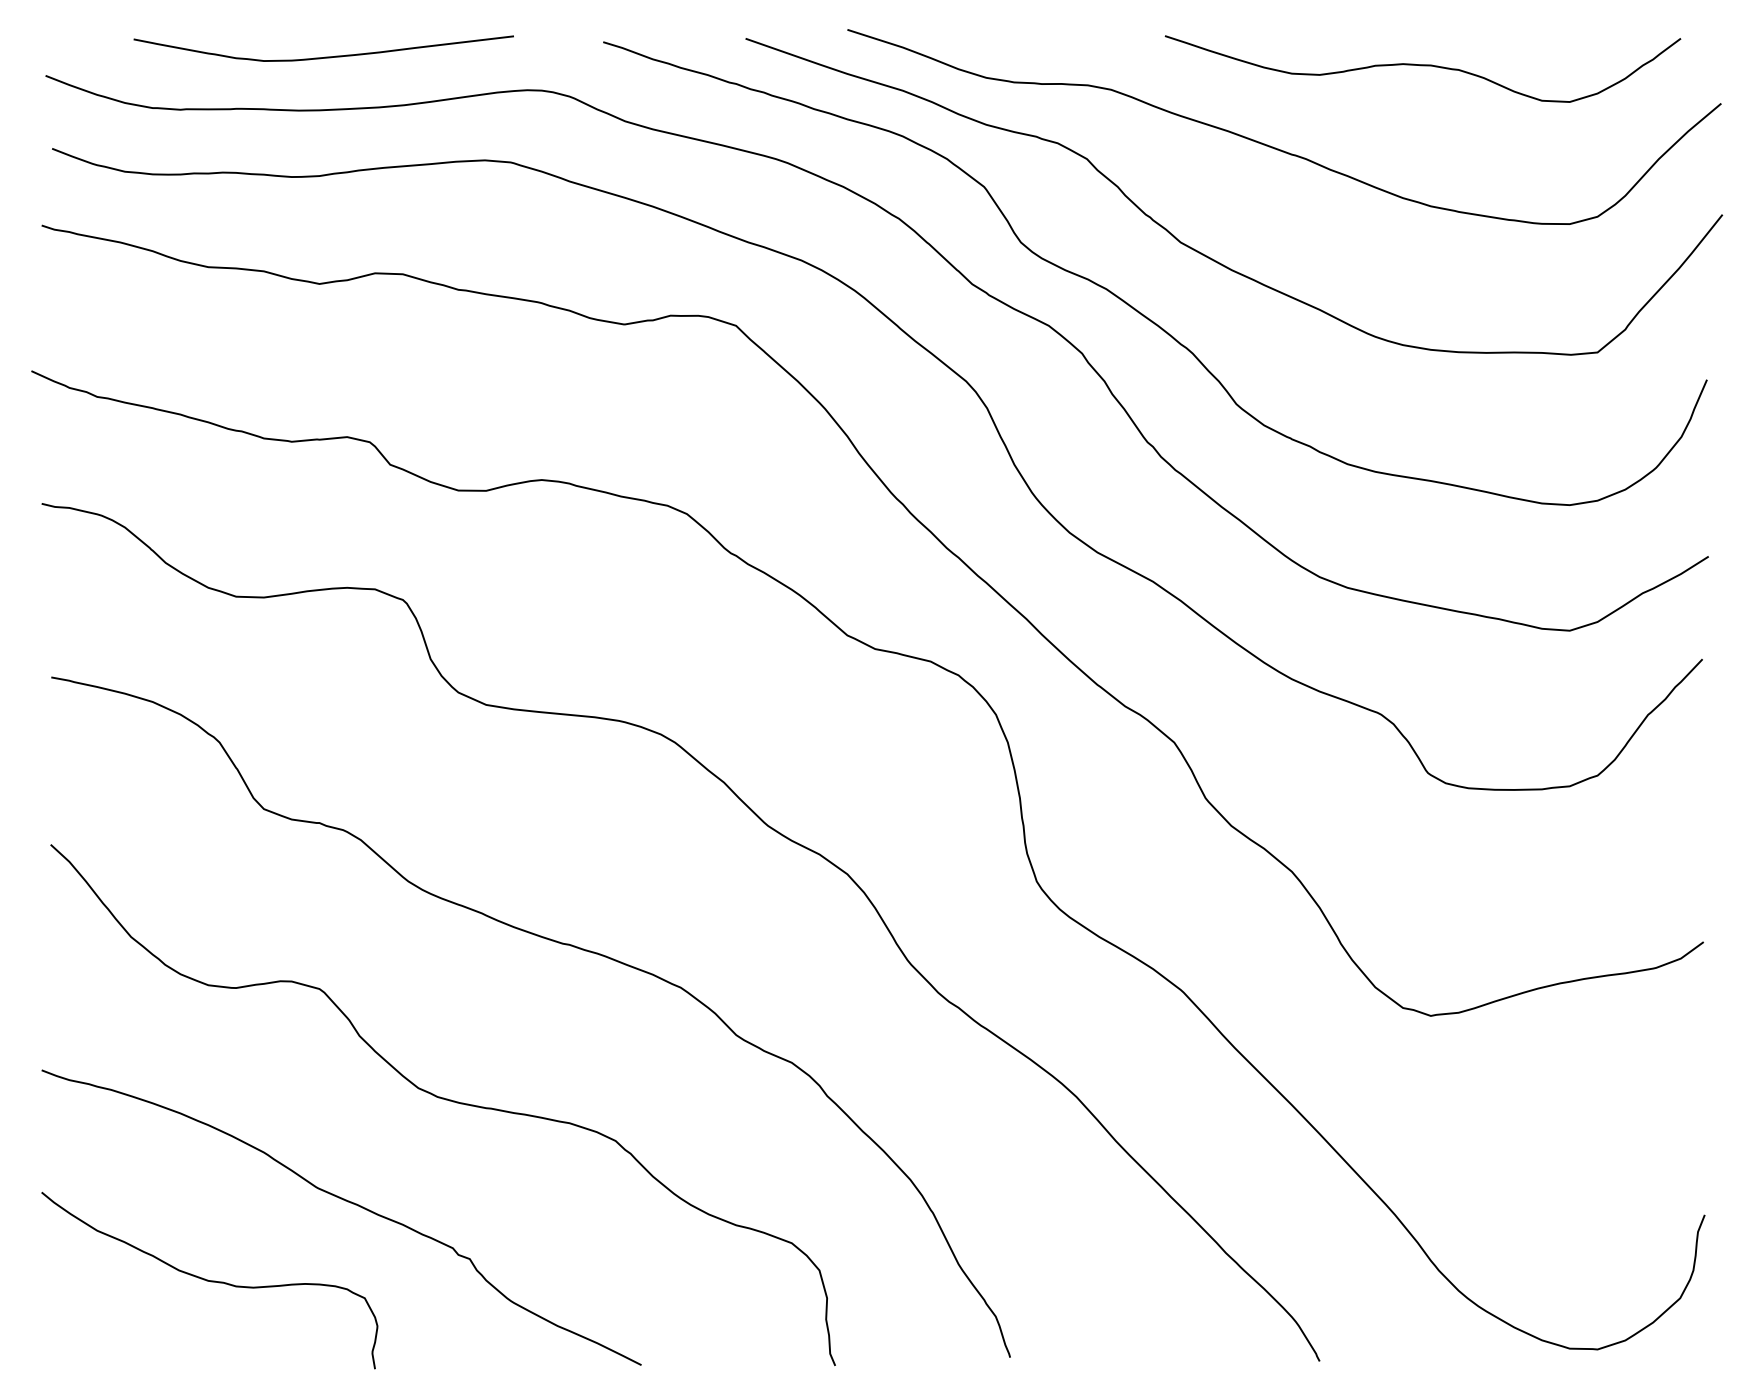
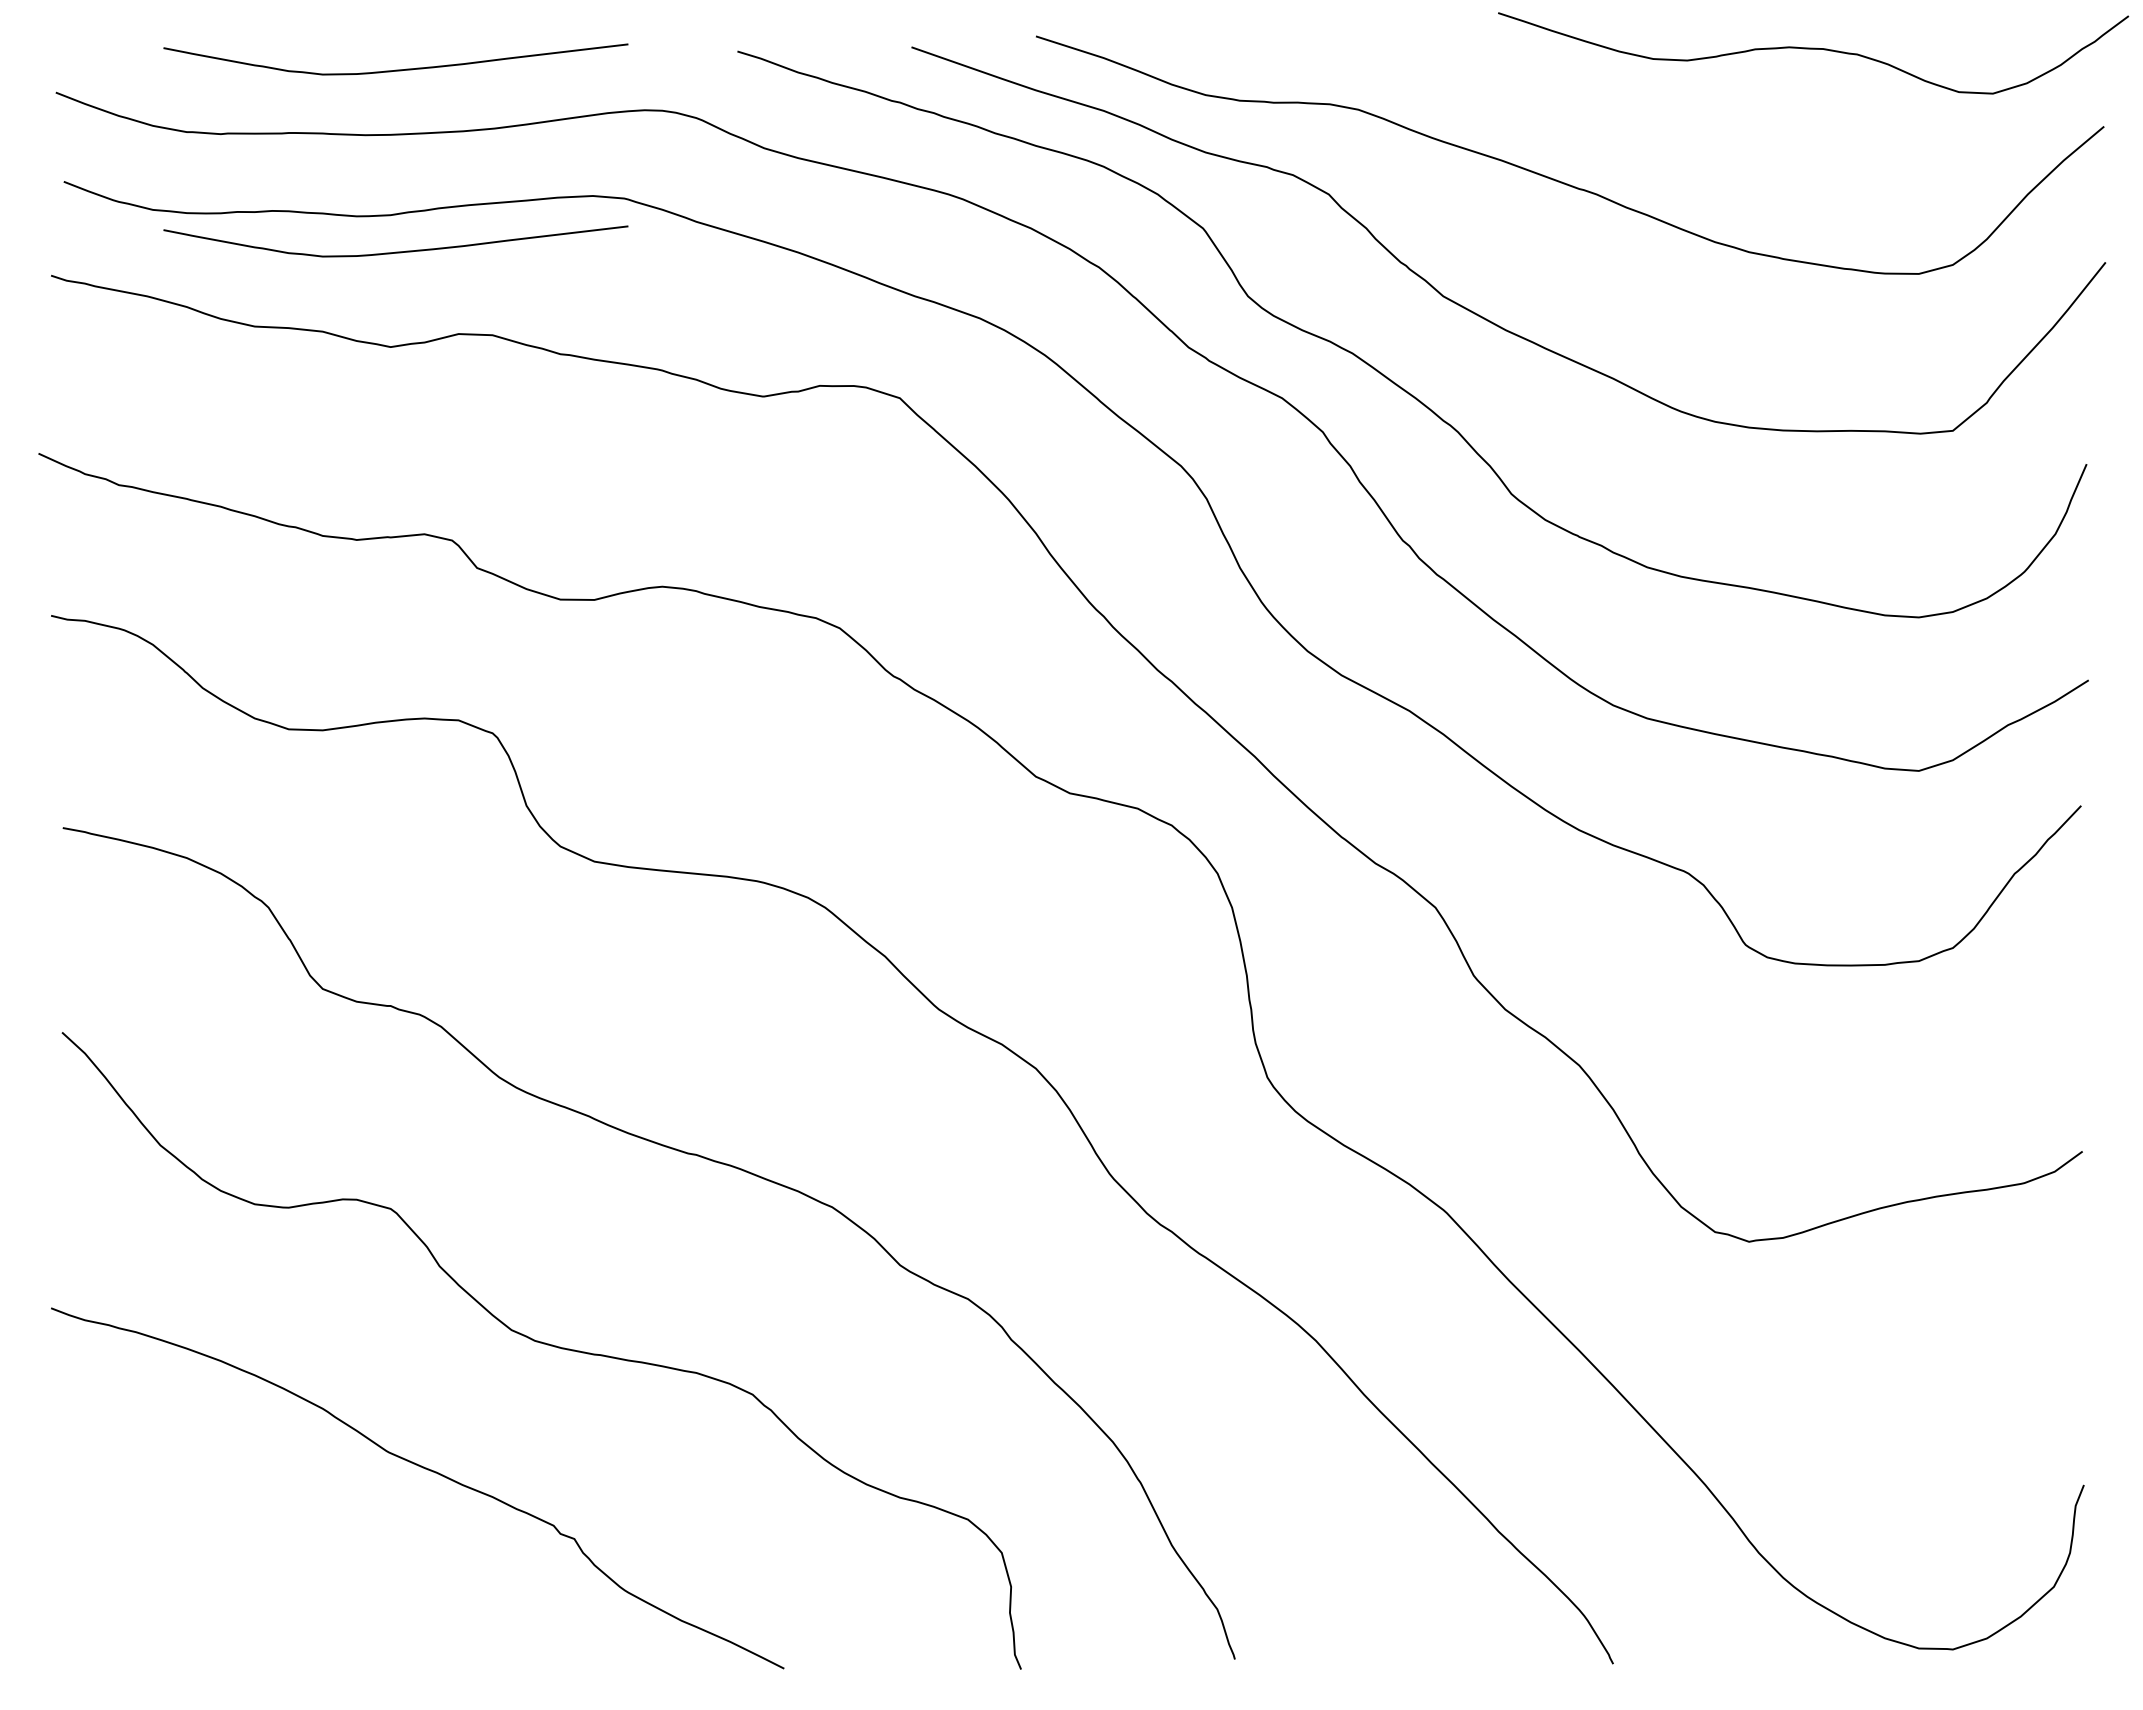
curve: (1422, 65) -> (1813, 49), moved
curve: (323, 205) -> (395, 251), added
curve: (209, 1280) -> (256, 1565), removed

